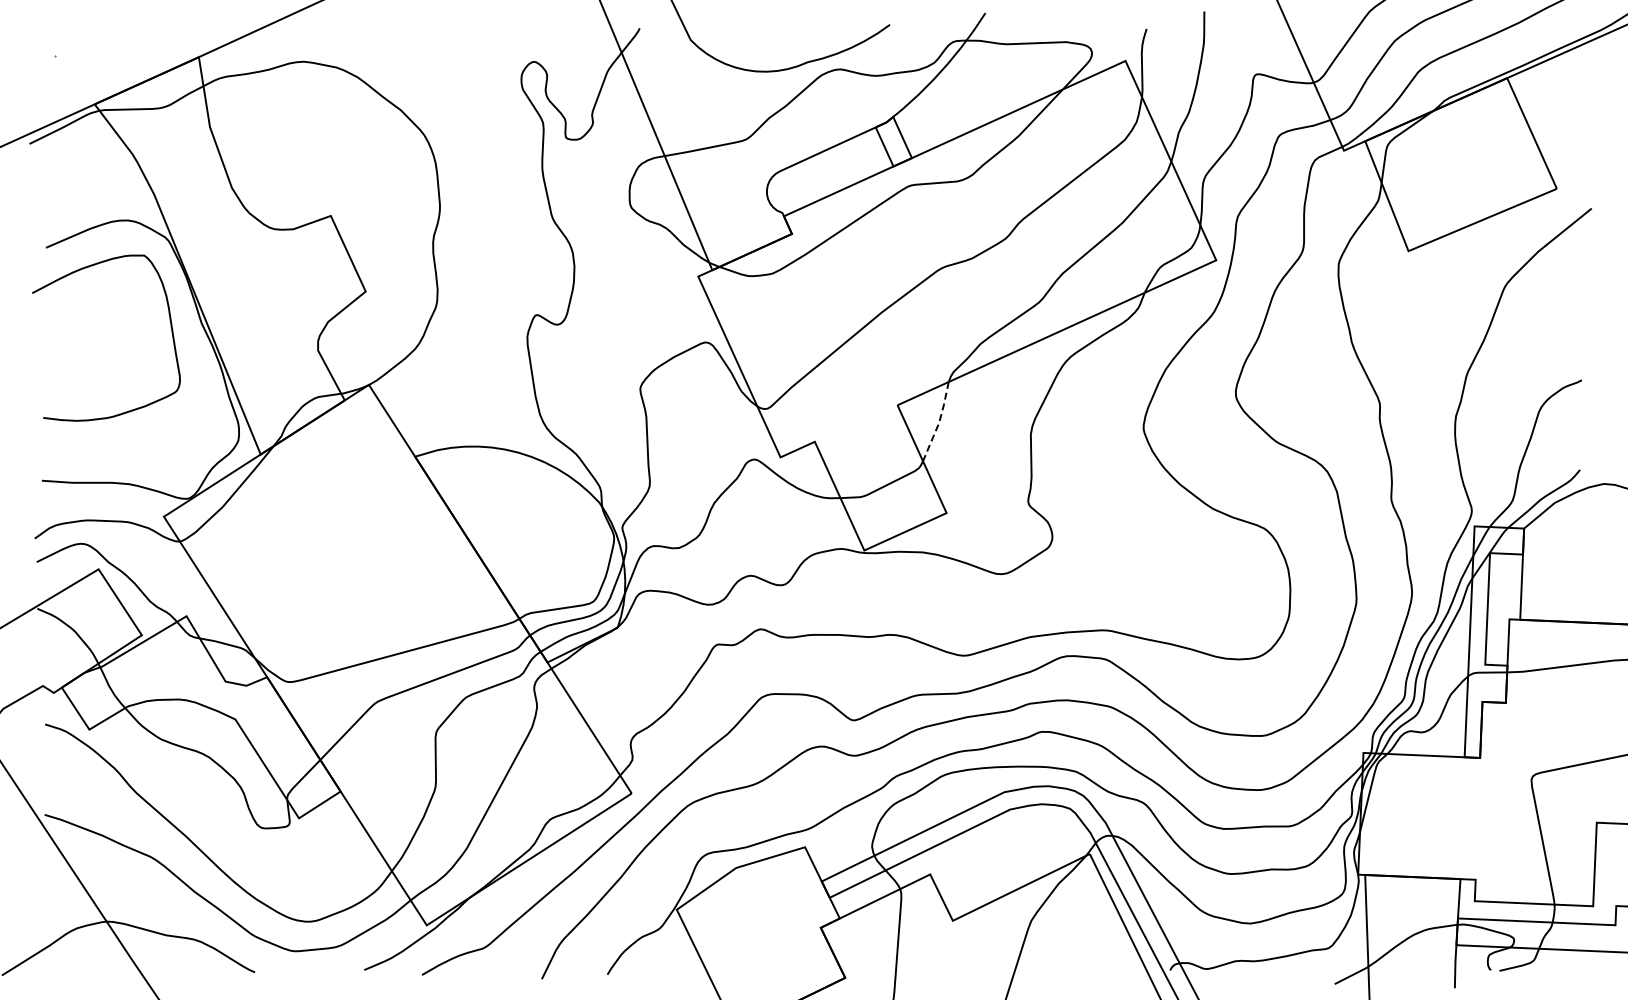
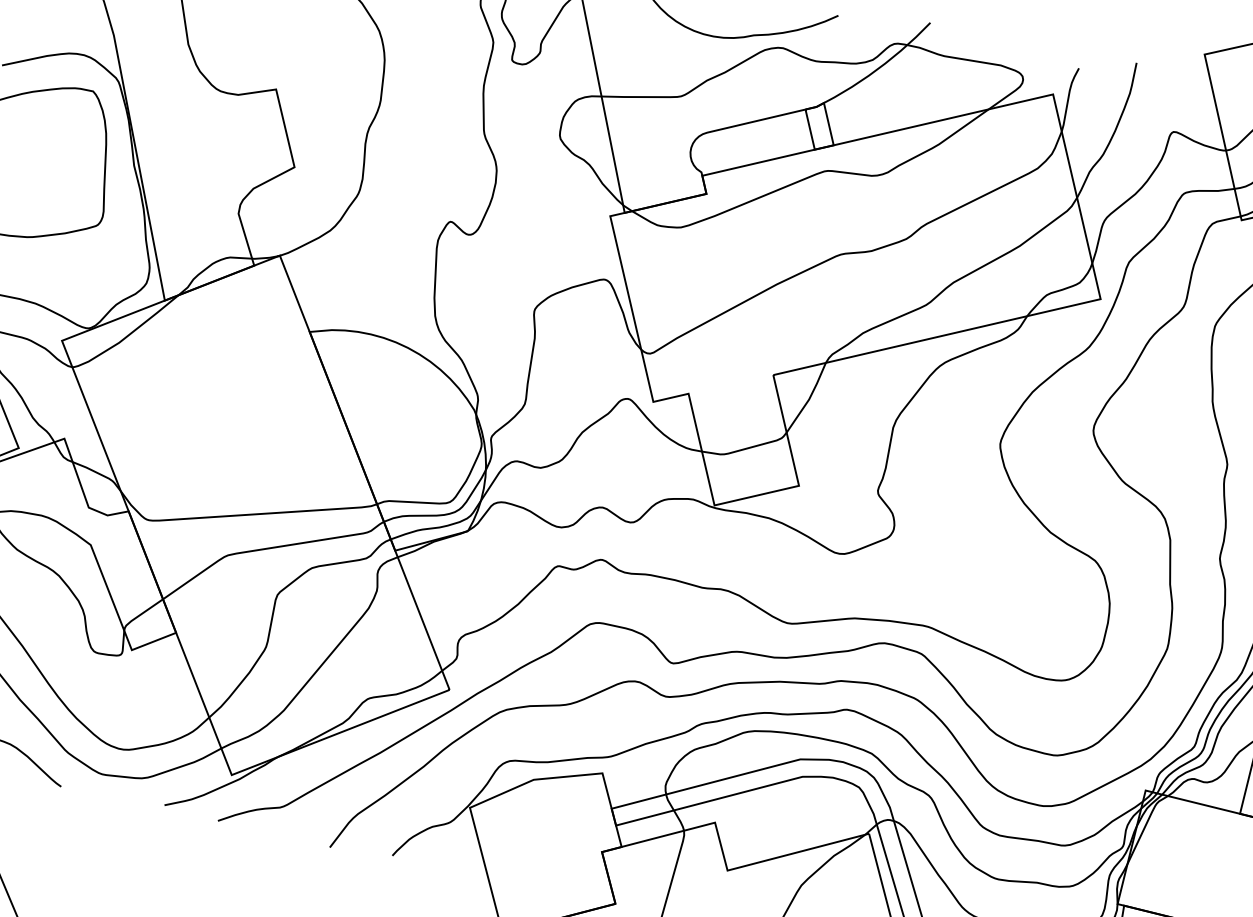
line: (939, 422) -> (809, 399), dashed -> solid

